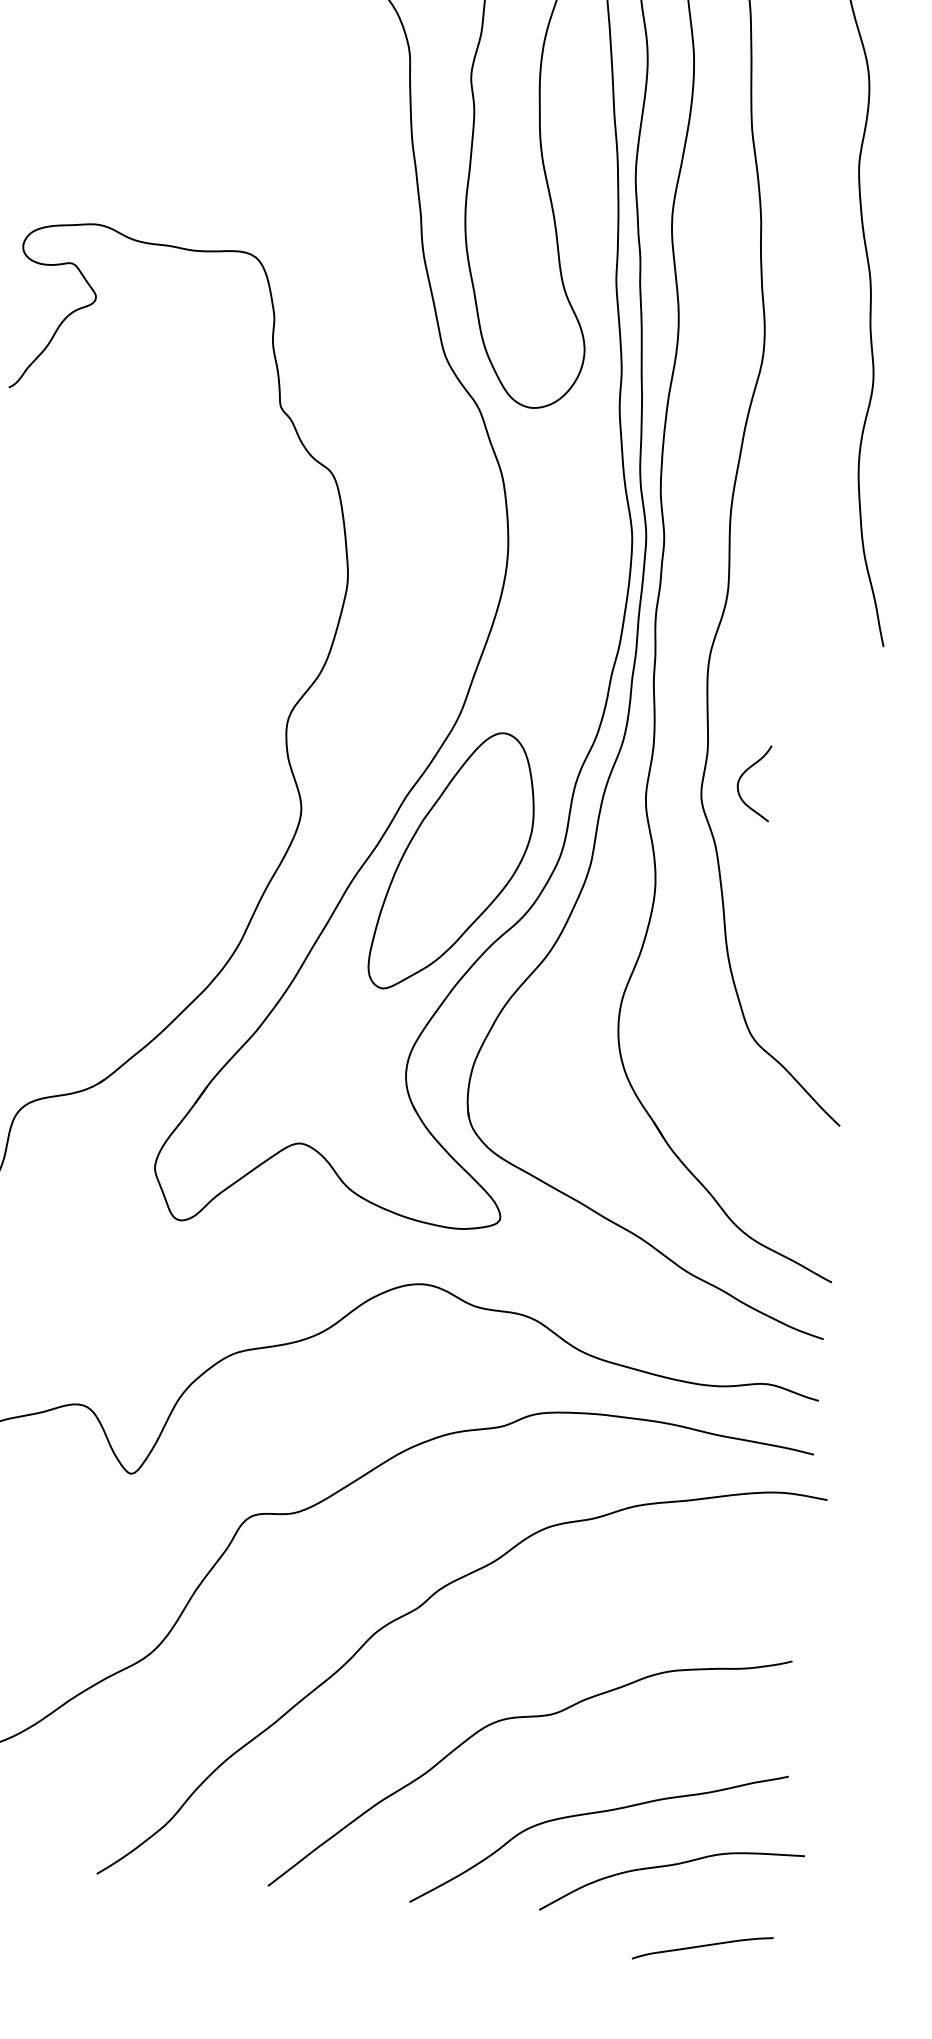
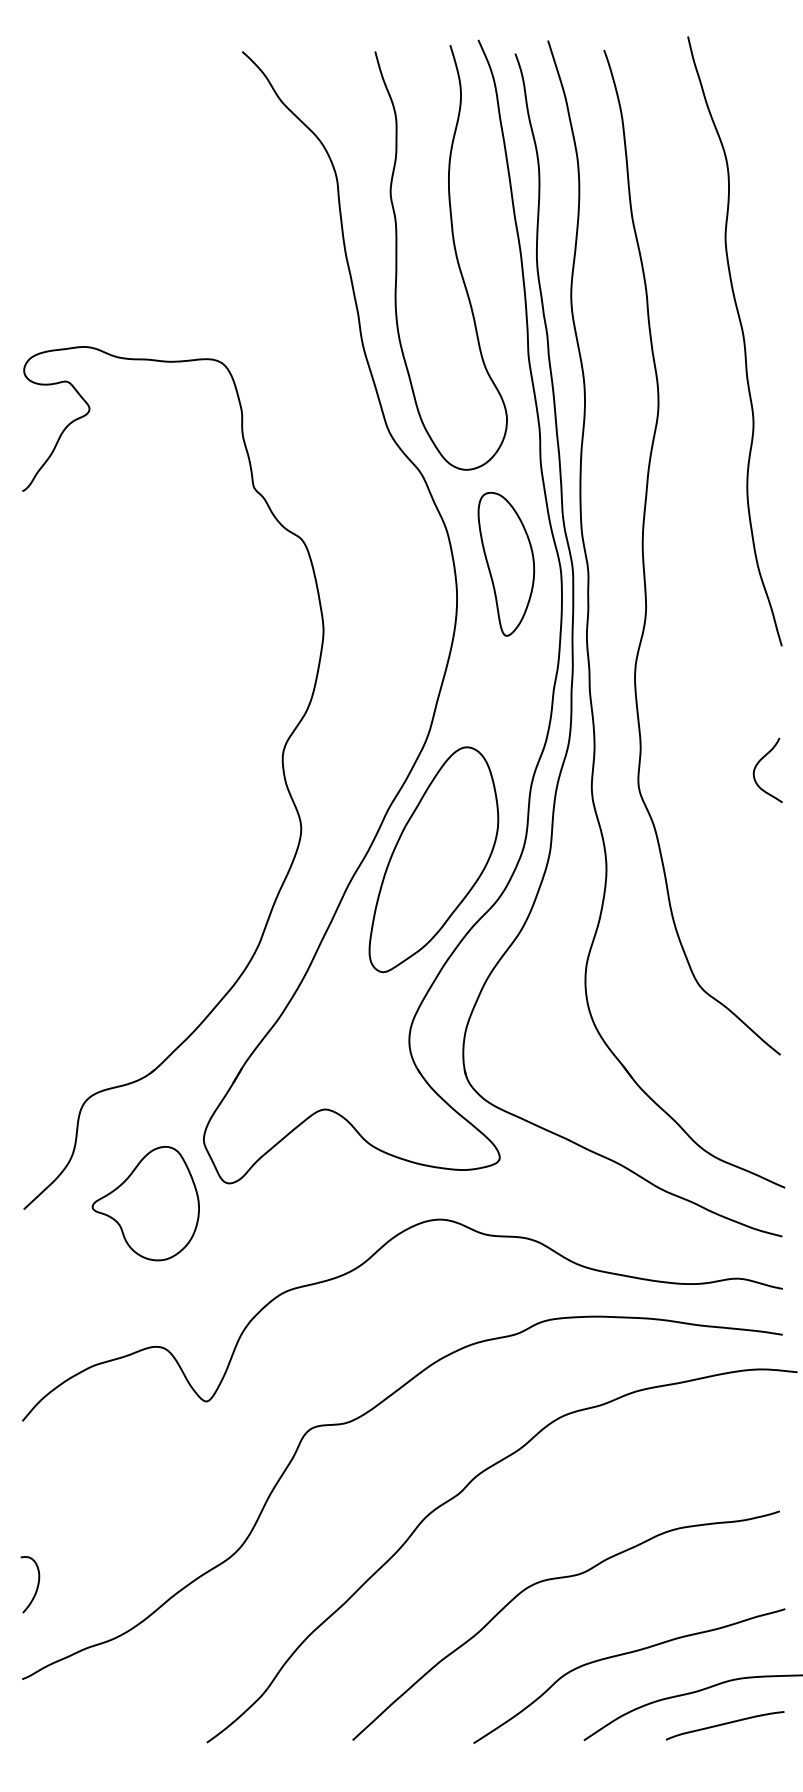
part: (569, 522) -> (506, 564), added
curve: (744, 774) -> (758, 764), moved
part: (80, 1235) -> (145, 1203), added
curve: (702, 1946) -> (724, 1724), moved

